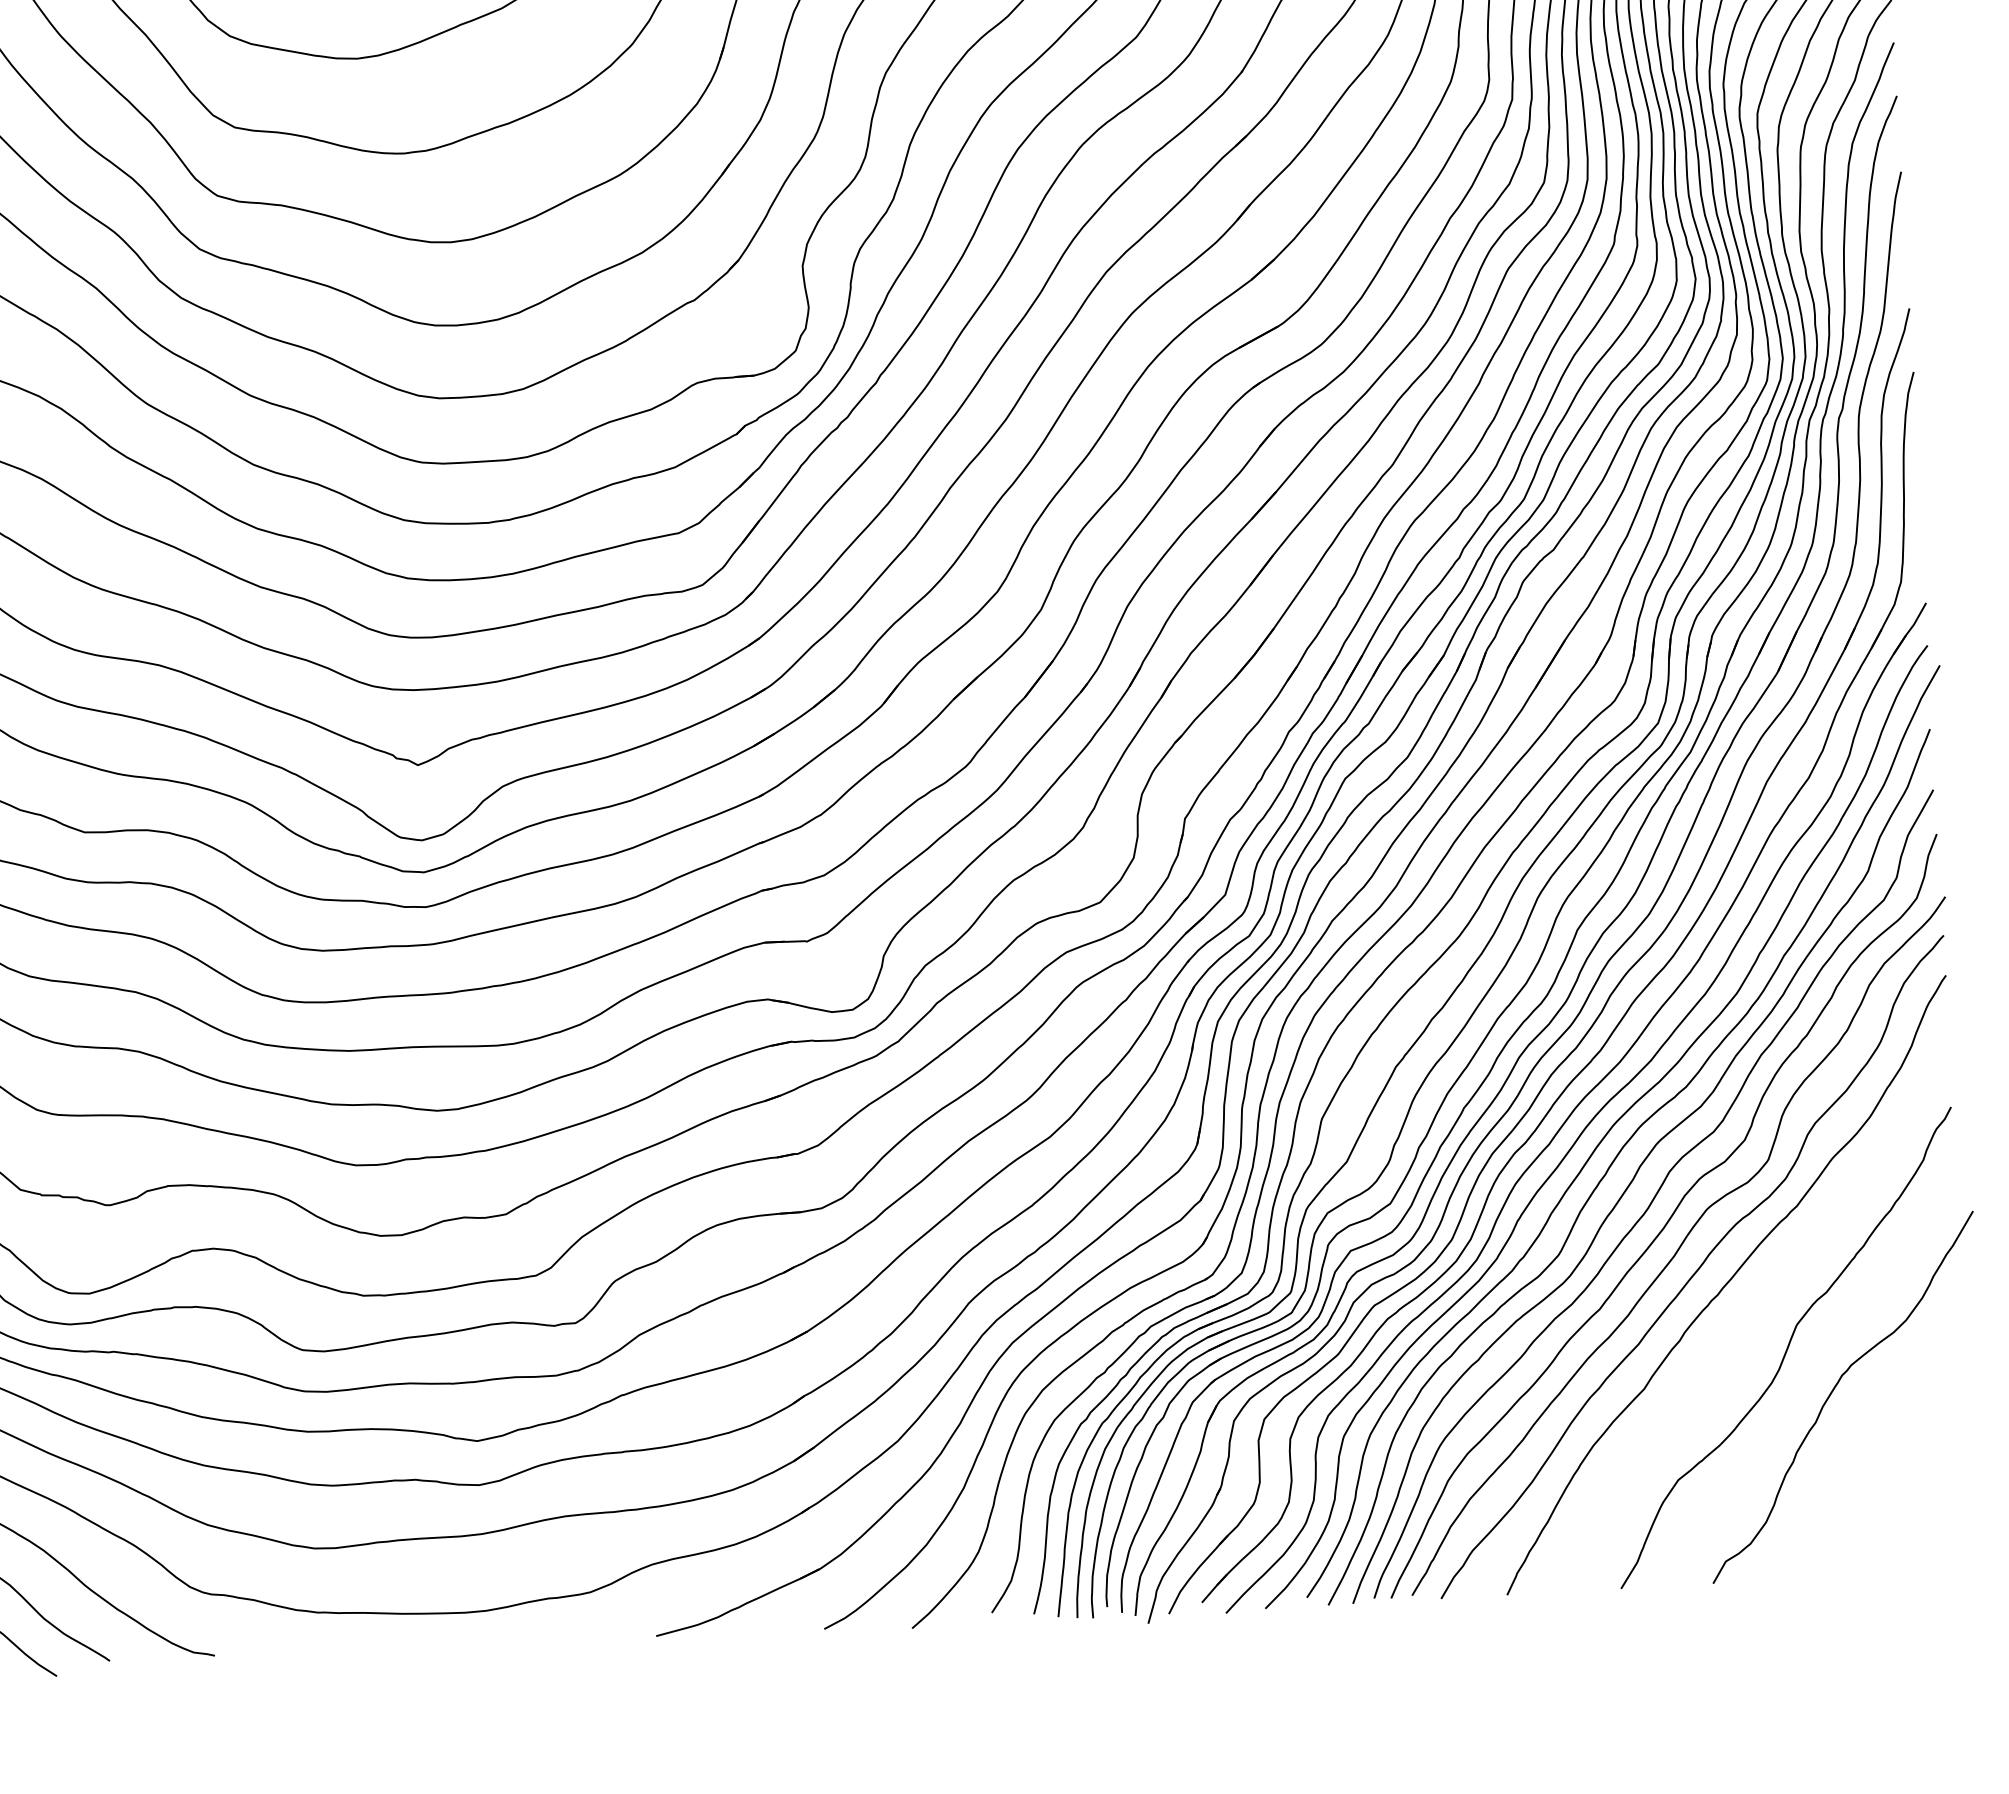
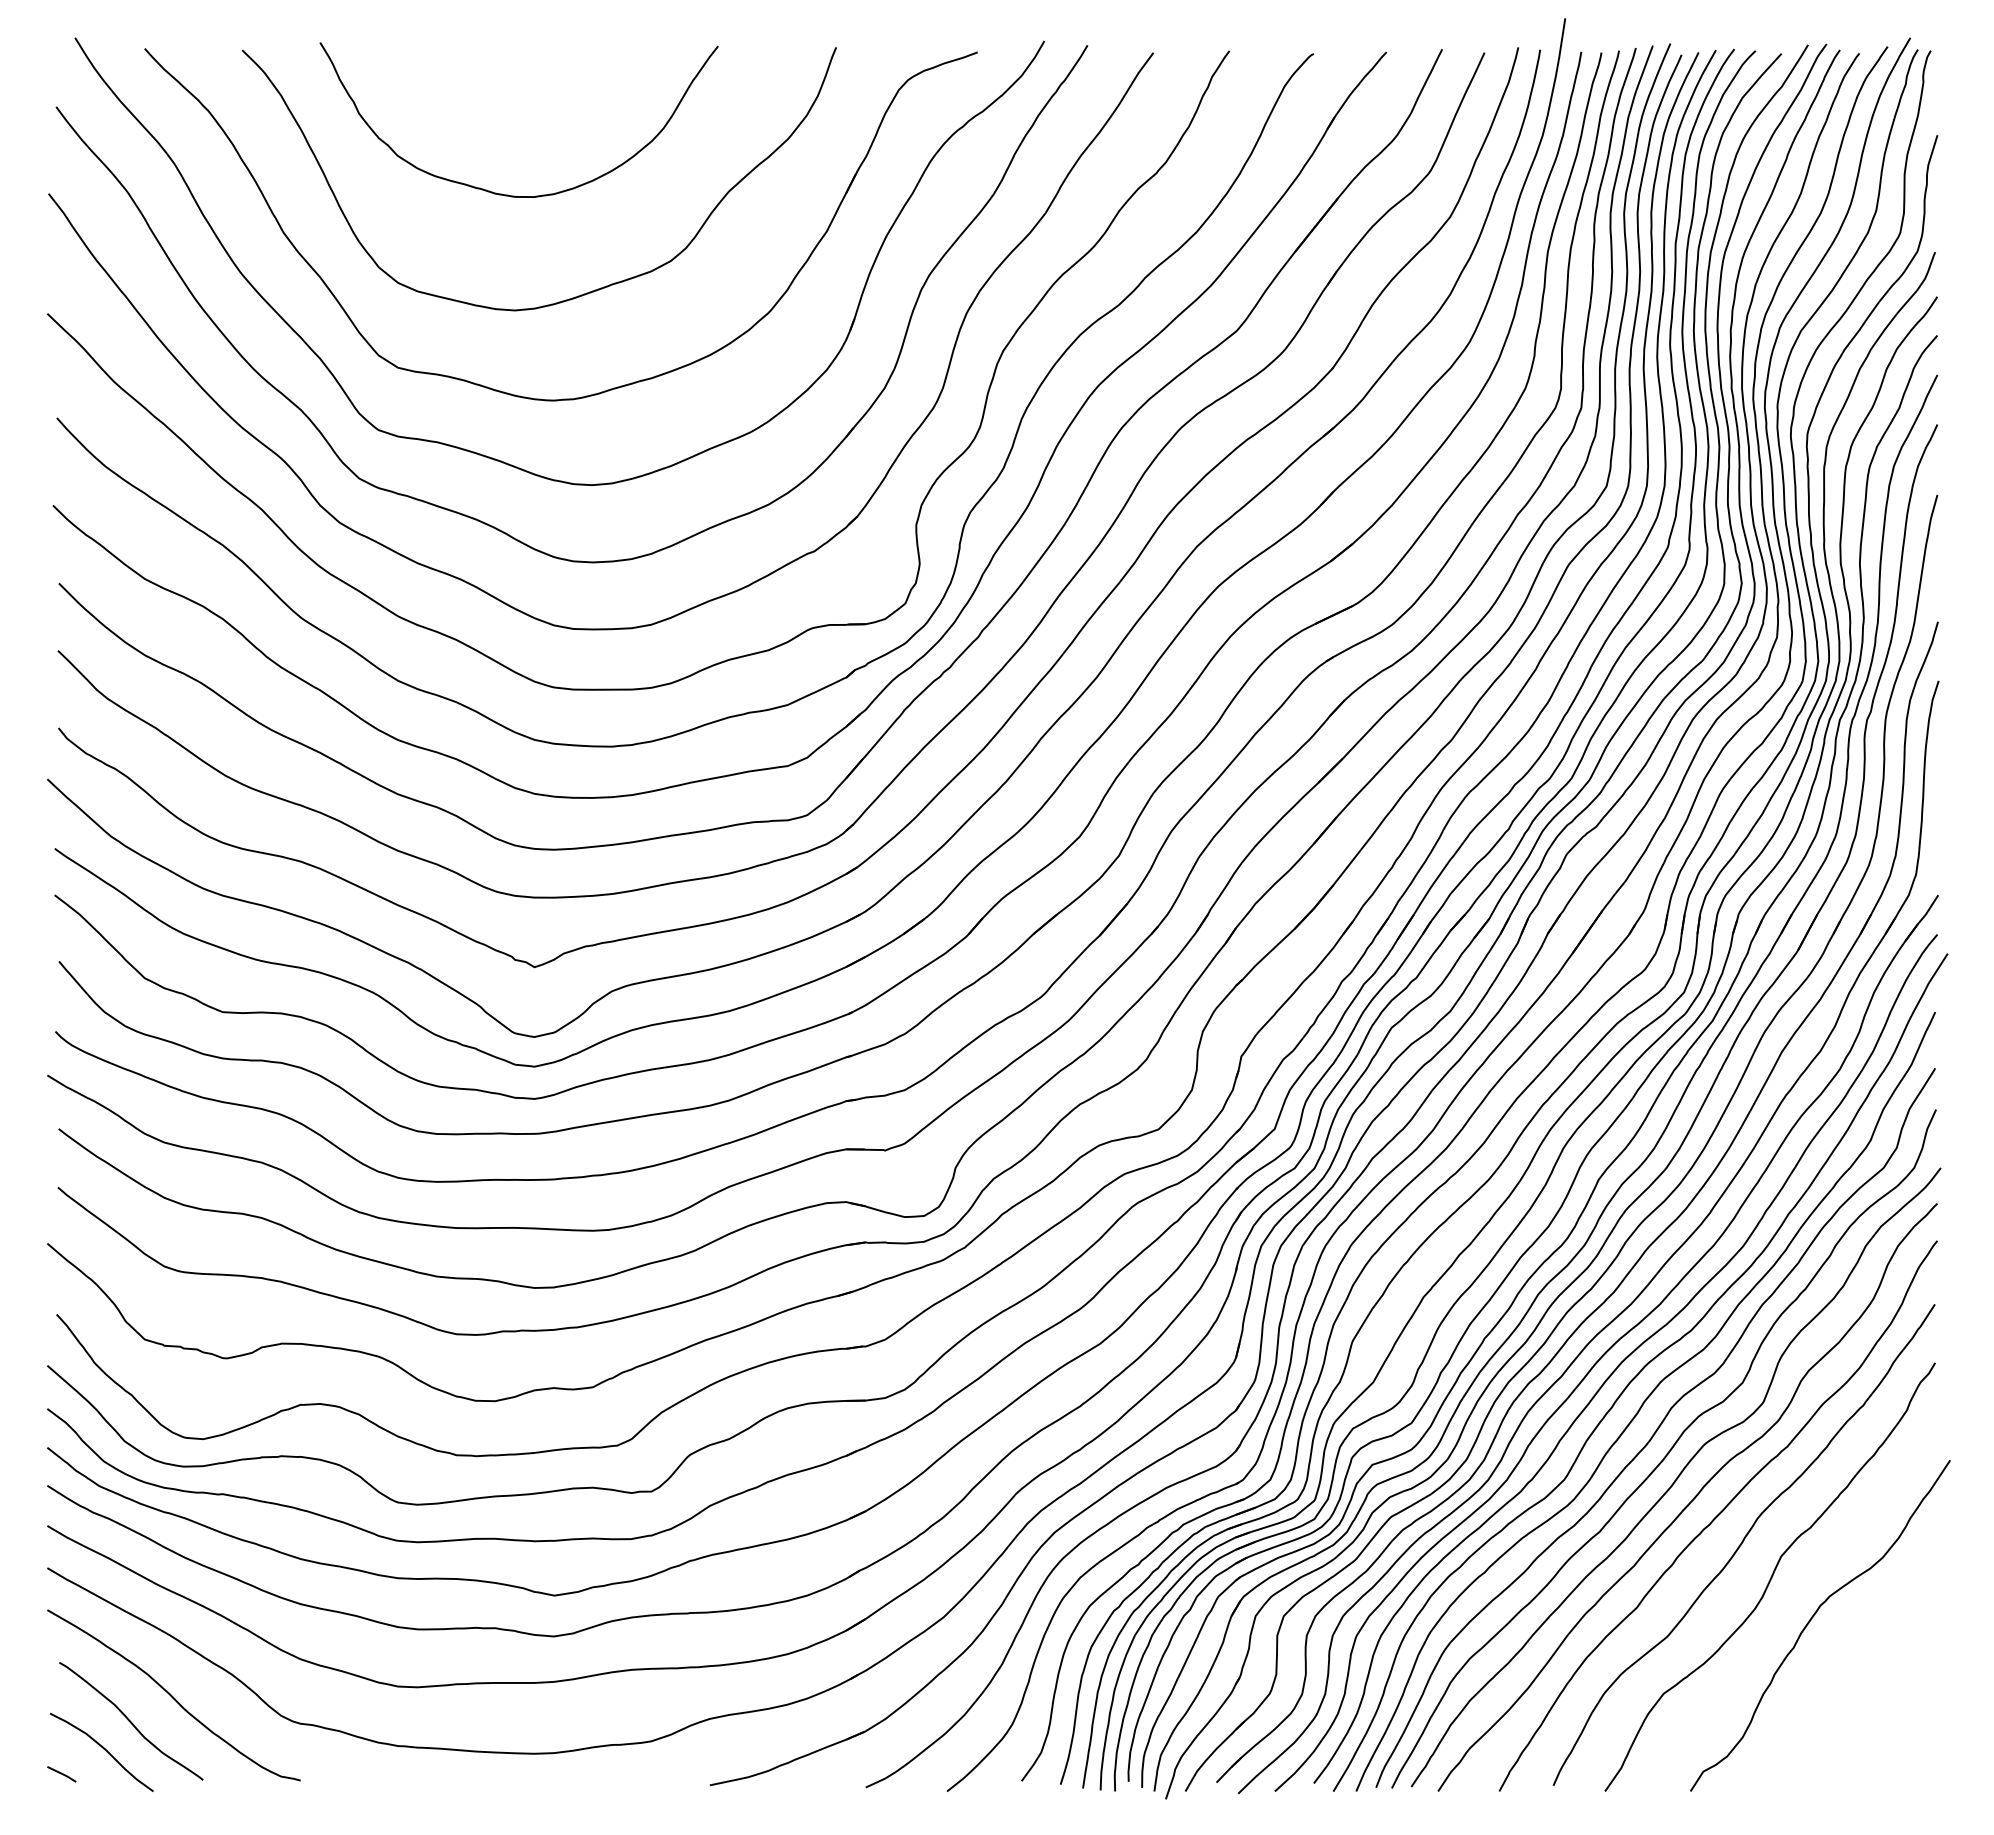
curve: (1754, 1313) -> (1742, 1543), added

